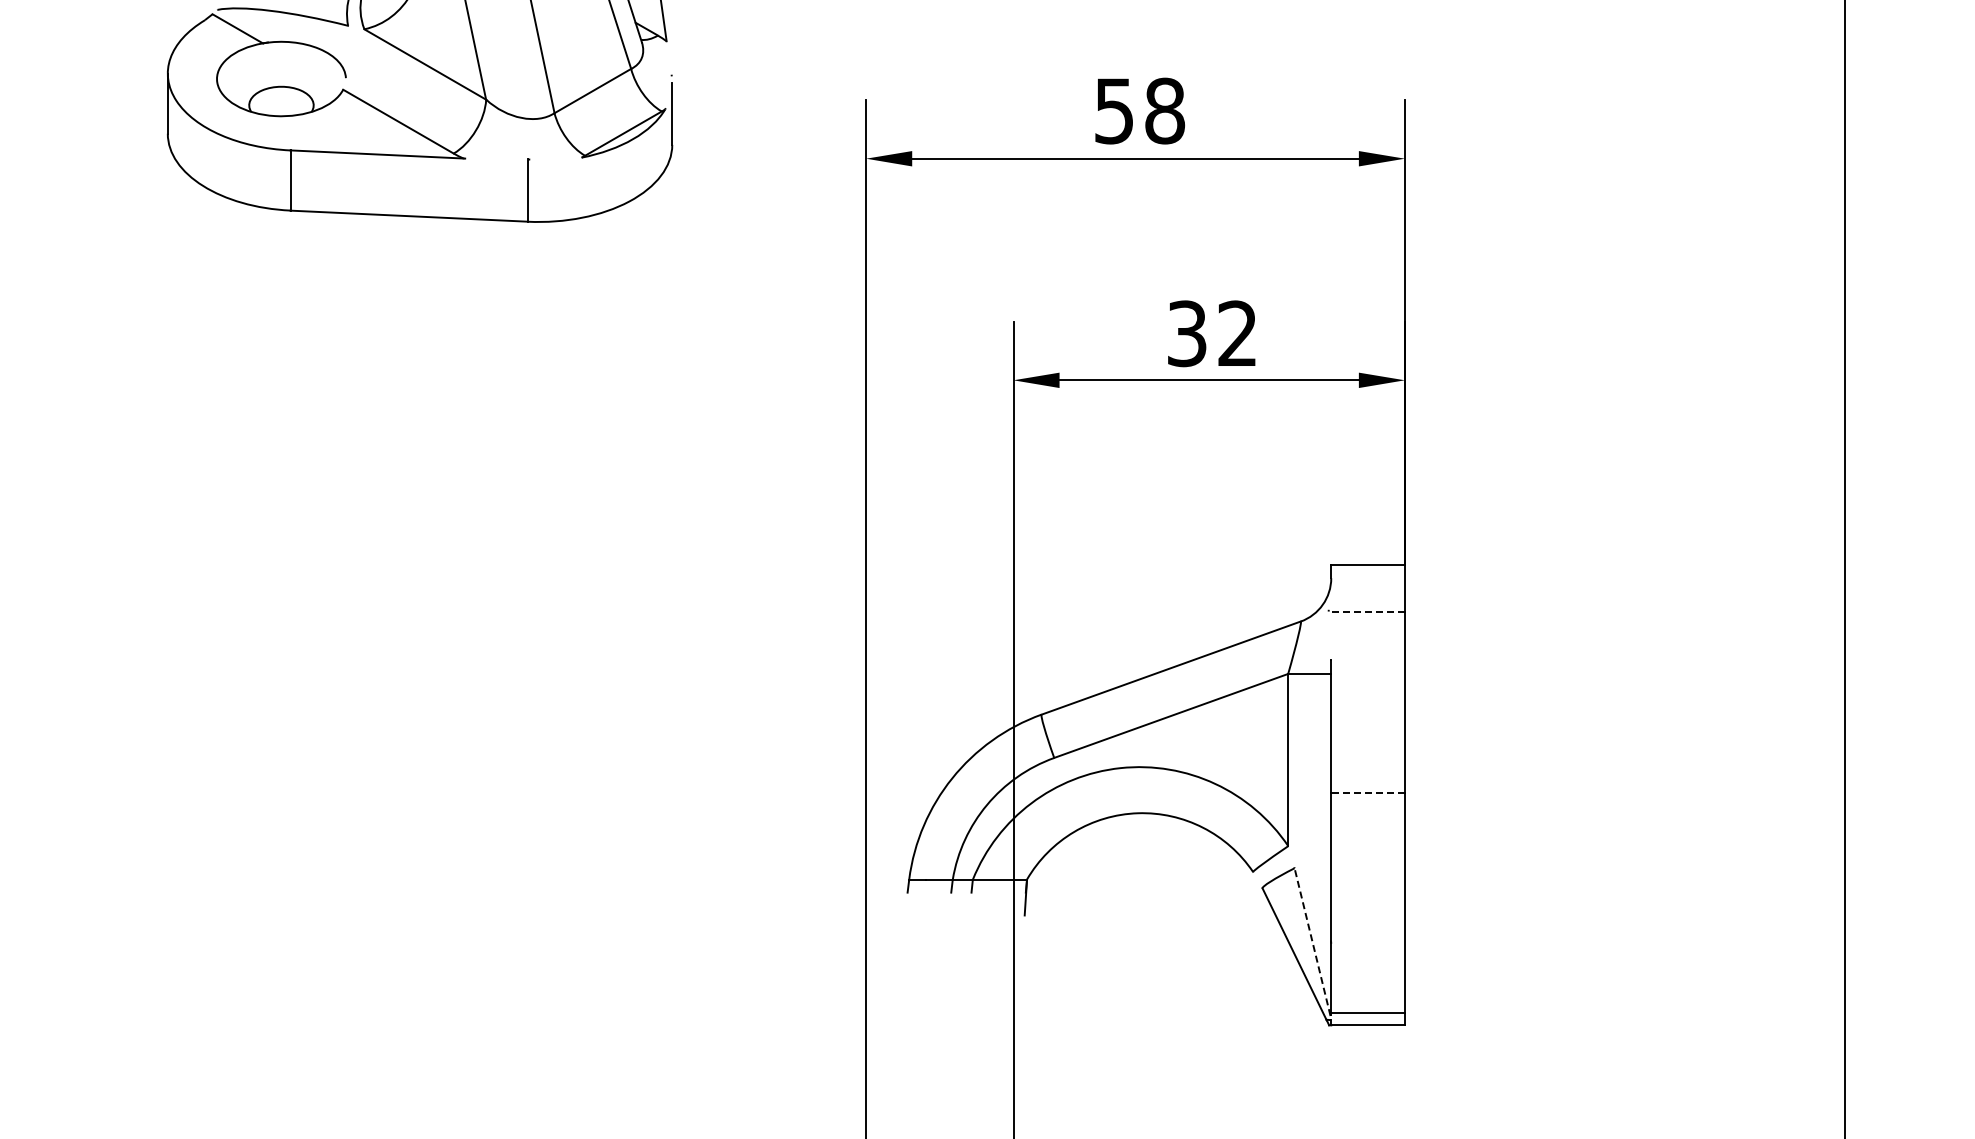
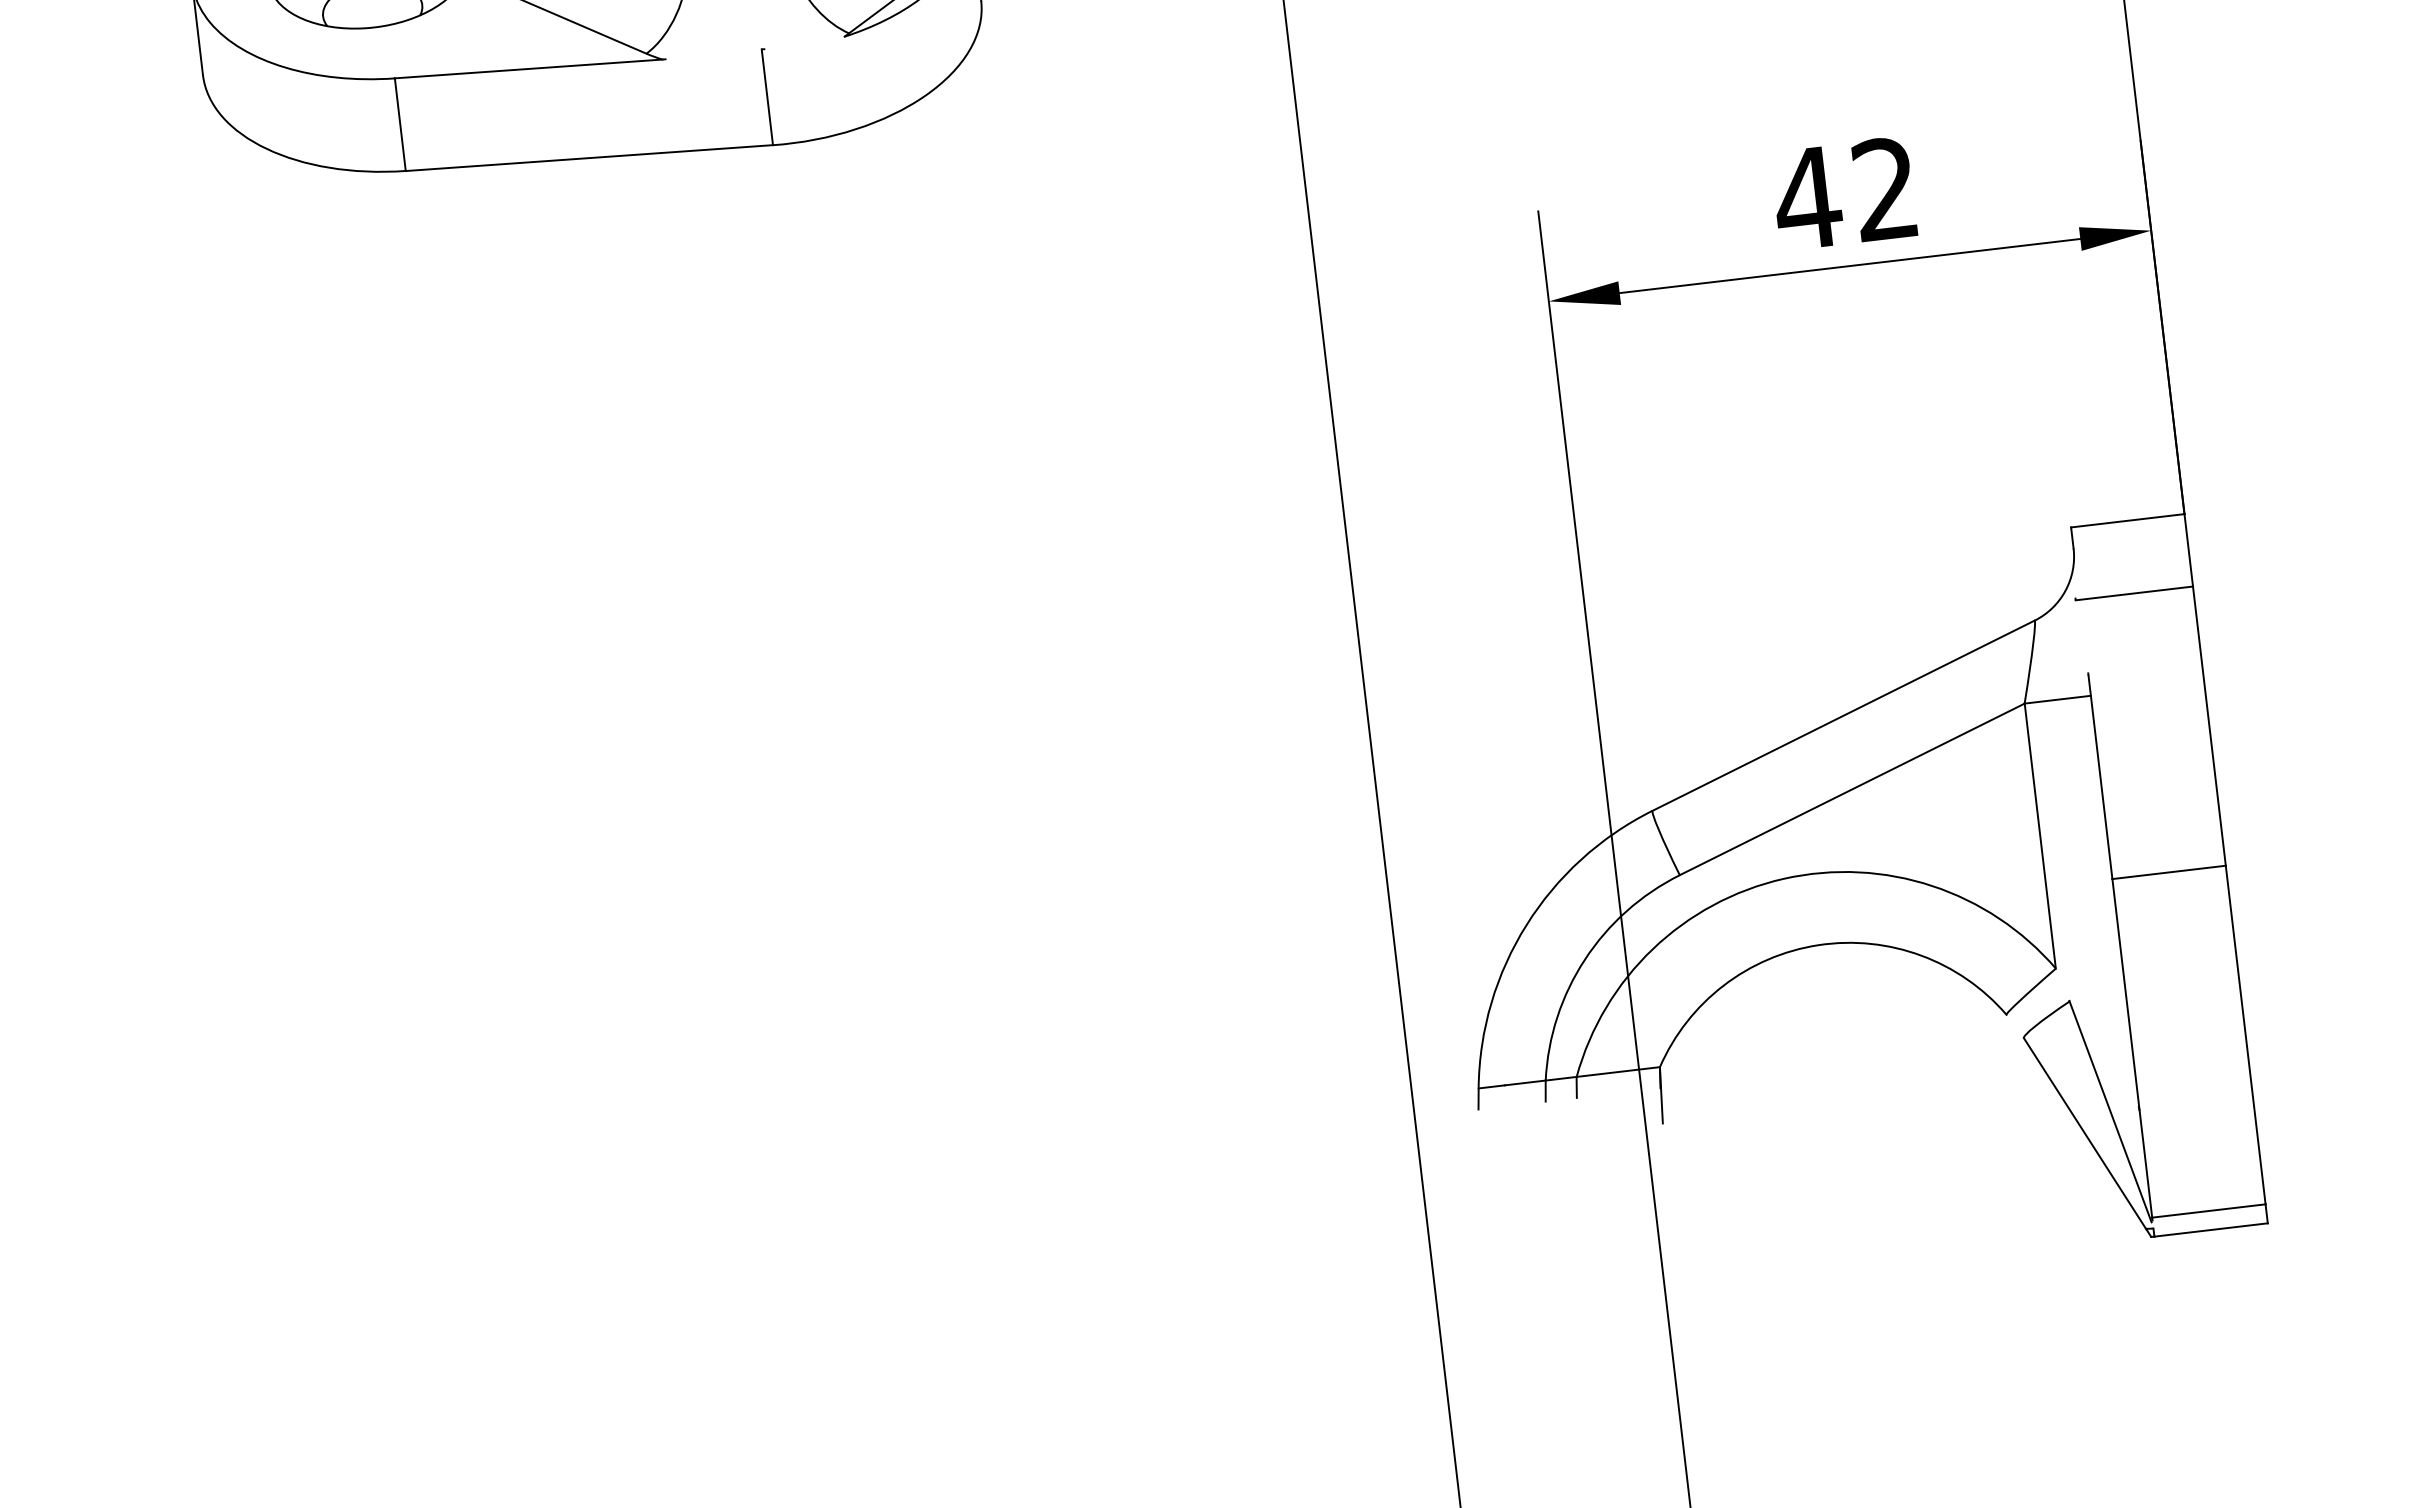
text: (1187, 333) -> (1808, 197), 32 -> 42
line: (1366, 611) -> (2133, 593), dashed -> solid
line: (1368, 793) -> (2169, 873), dashed -> solid
line: (1312, 941) -> (2110, 1110), dashed -> solid

